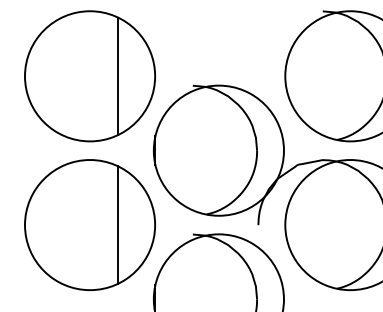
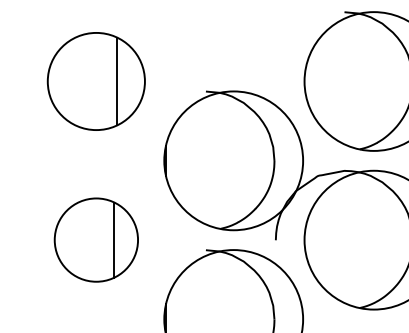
part: (90, 76) -> (96, 81), size x0.7
part: (90, 224) -> (96, 239), size x0.6

